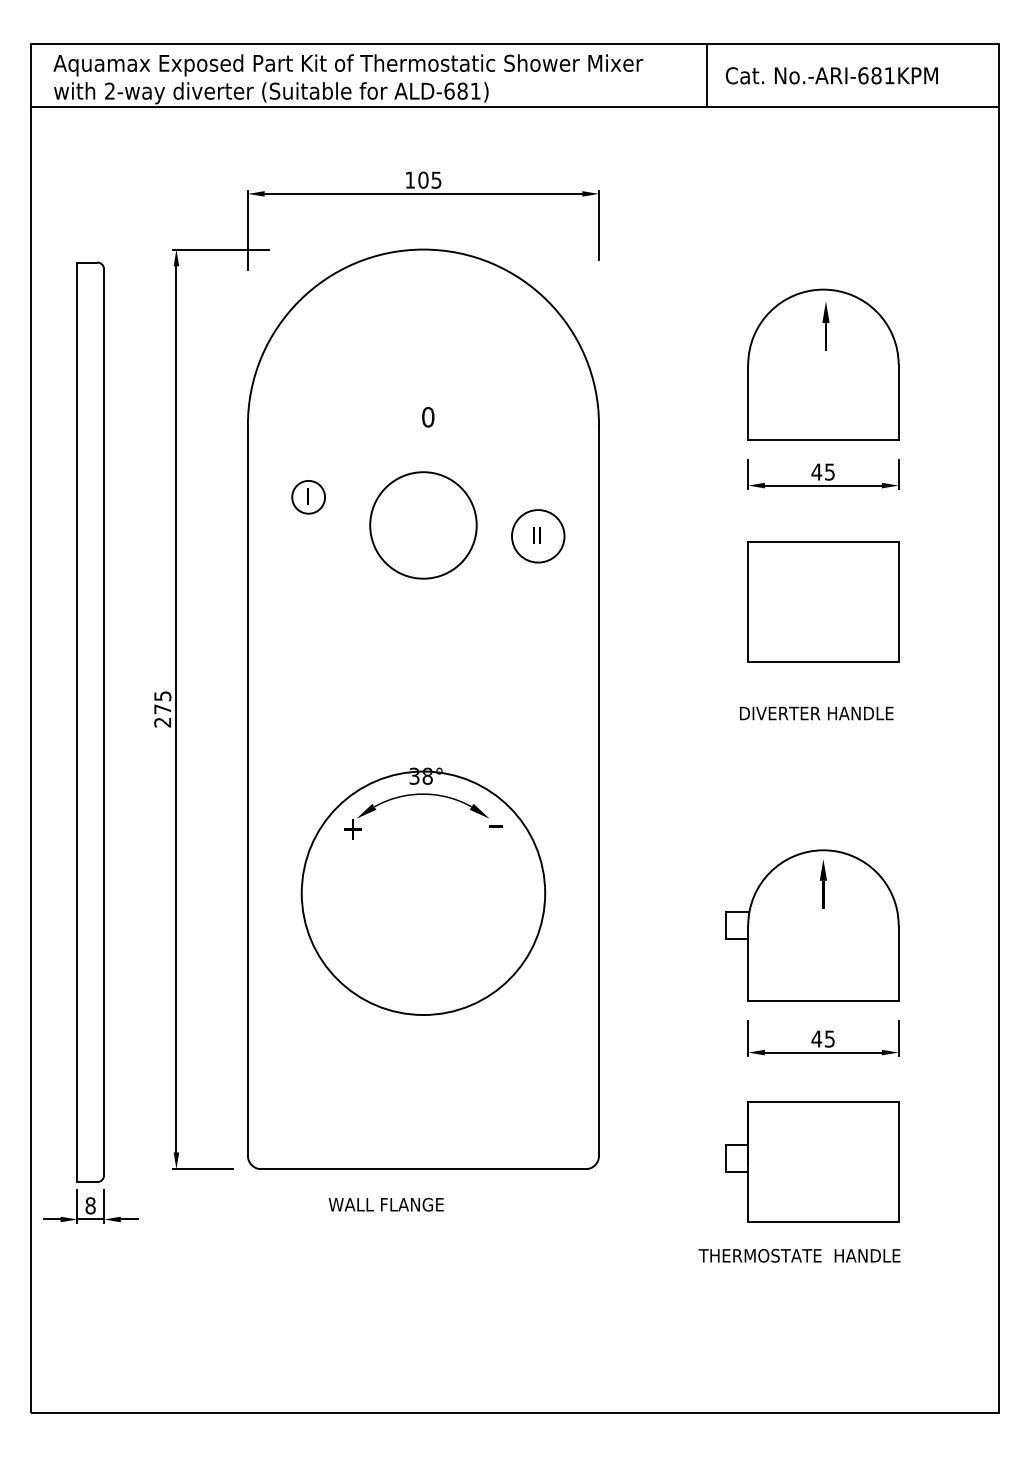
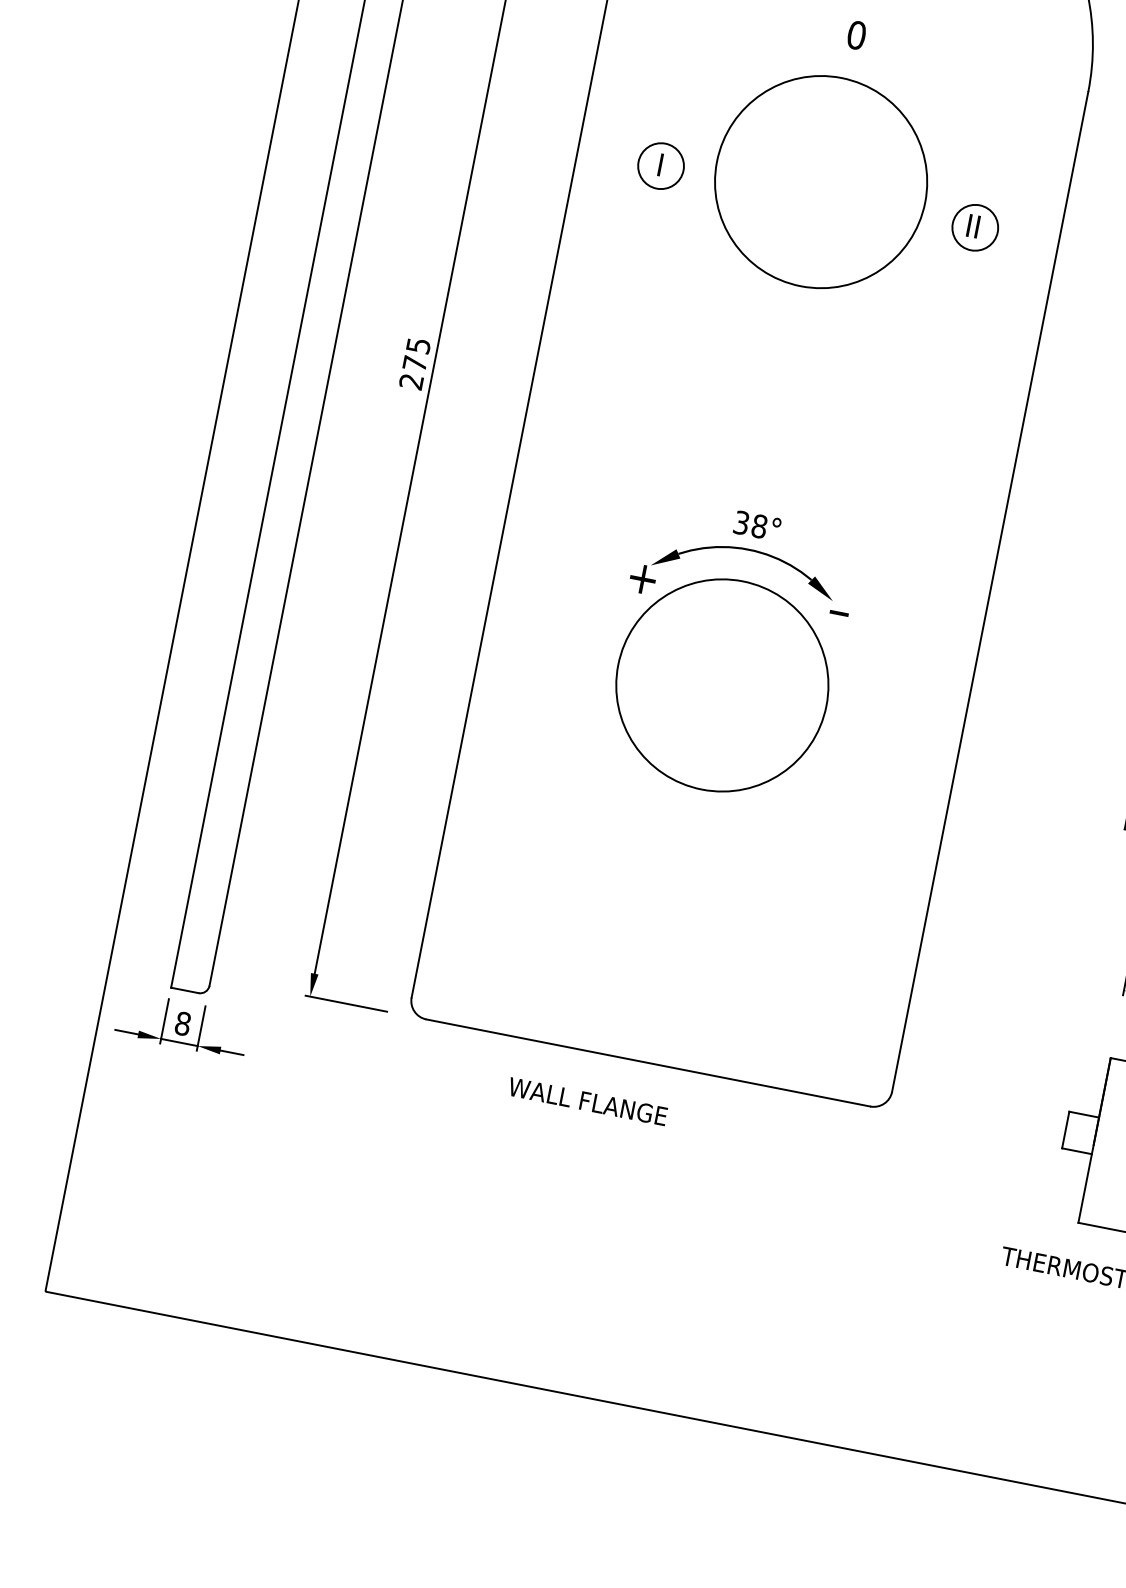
part: (308, 497) -> (660, 166), moved
circle: (423, 525) -> (821, 182), size x1.43
circle: (537, 535) -> (974, 226), size x0.62
circle: (423, 893) -> (722, 685), size x0.62

